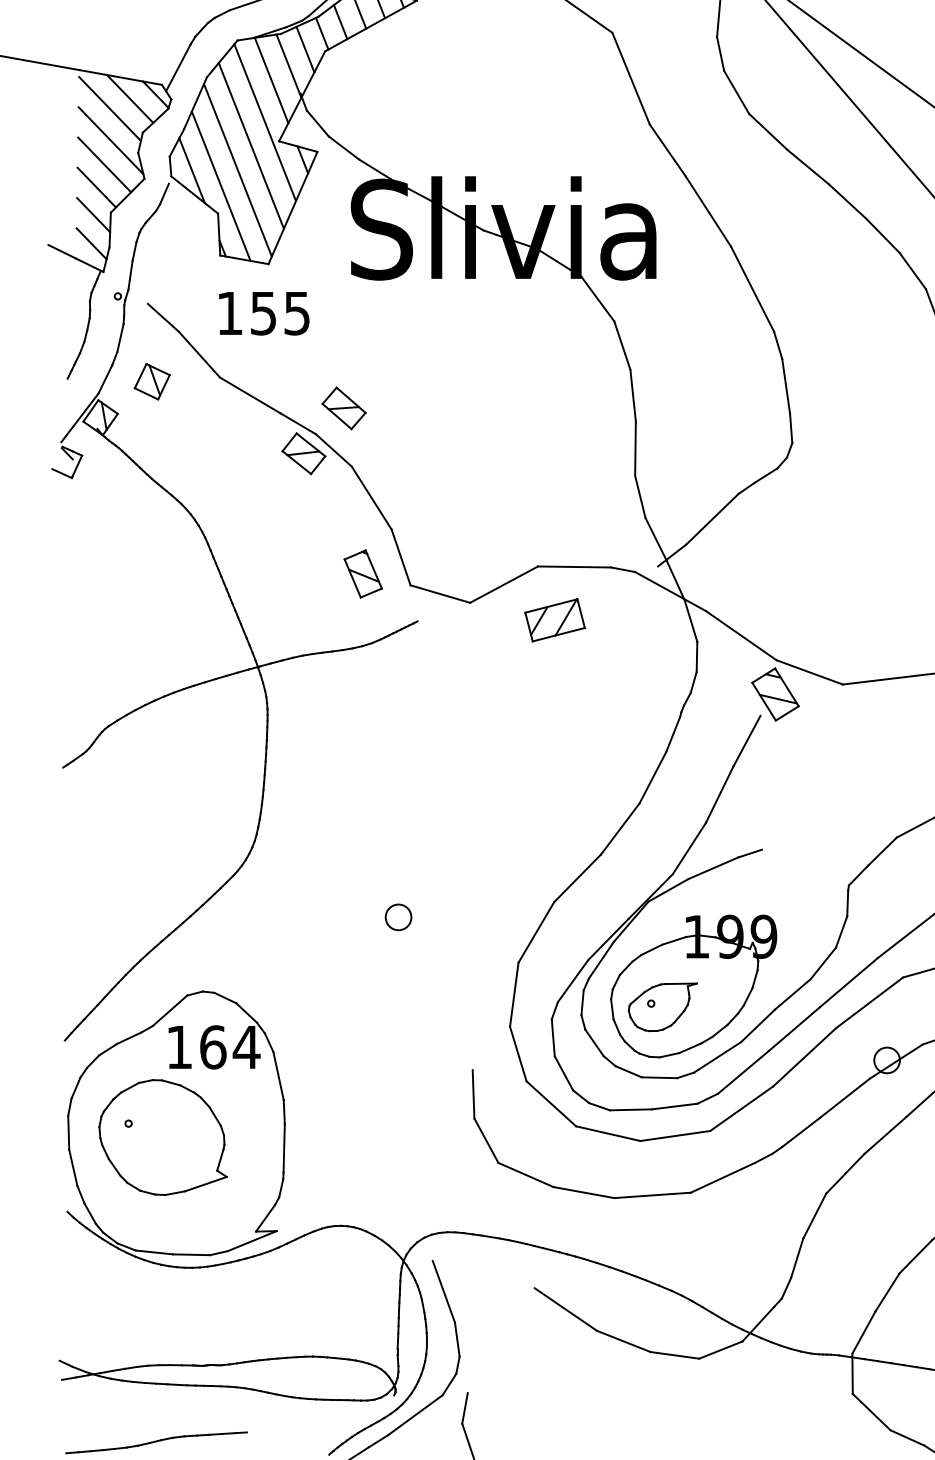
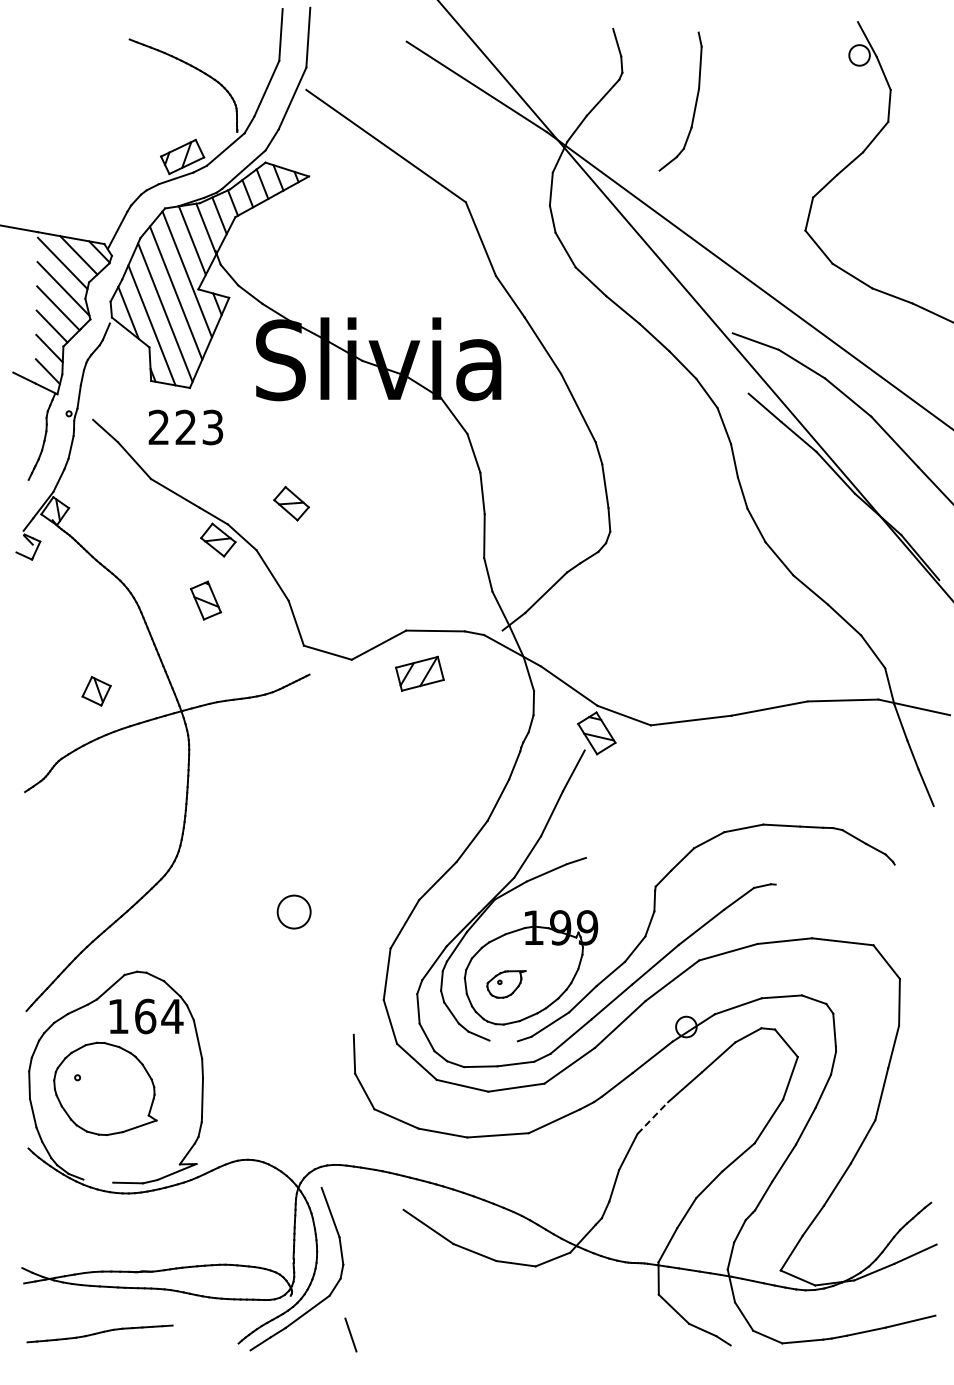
text: (263, 313) -> (185, 427), 155 -> 223
part: (152, 381) -> (96, 691), moved
part: (343, 408) -> (291, 503), moved
part: (362, 573) -> (205, 600), moved
circle: (398, 917) -> (294, 912), size x1.6
part: (662, 1007) -> (506, 984), size x0.7
line: (659, 1077) -> (503, 1040), removed
line: (844, 1174) -> (652, 1118), solid -> dashed
line: (154, 1251) -> (98, 1180), removed
line: (464, 1407) -> (347, 1305), removed

